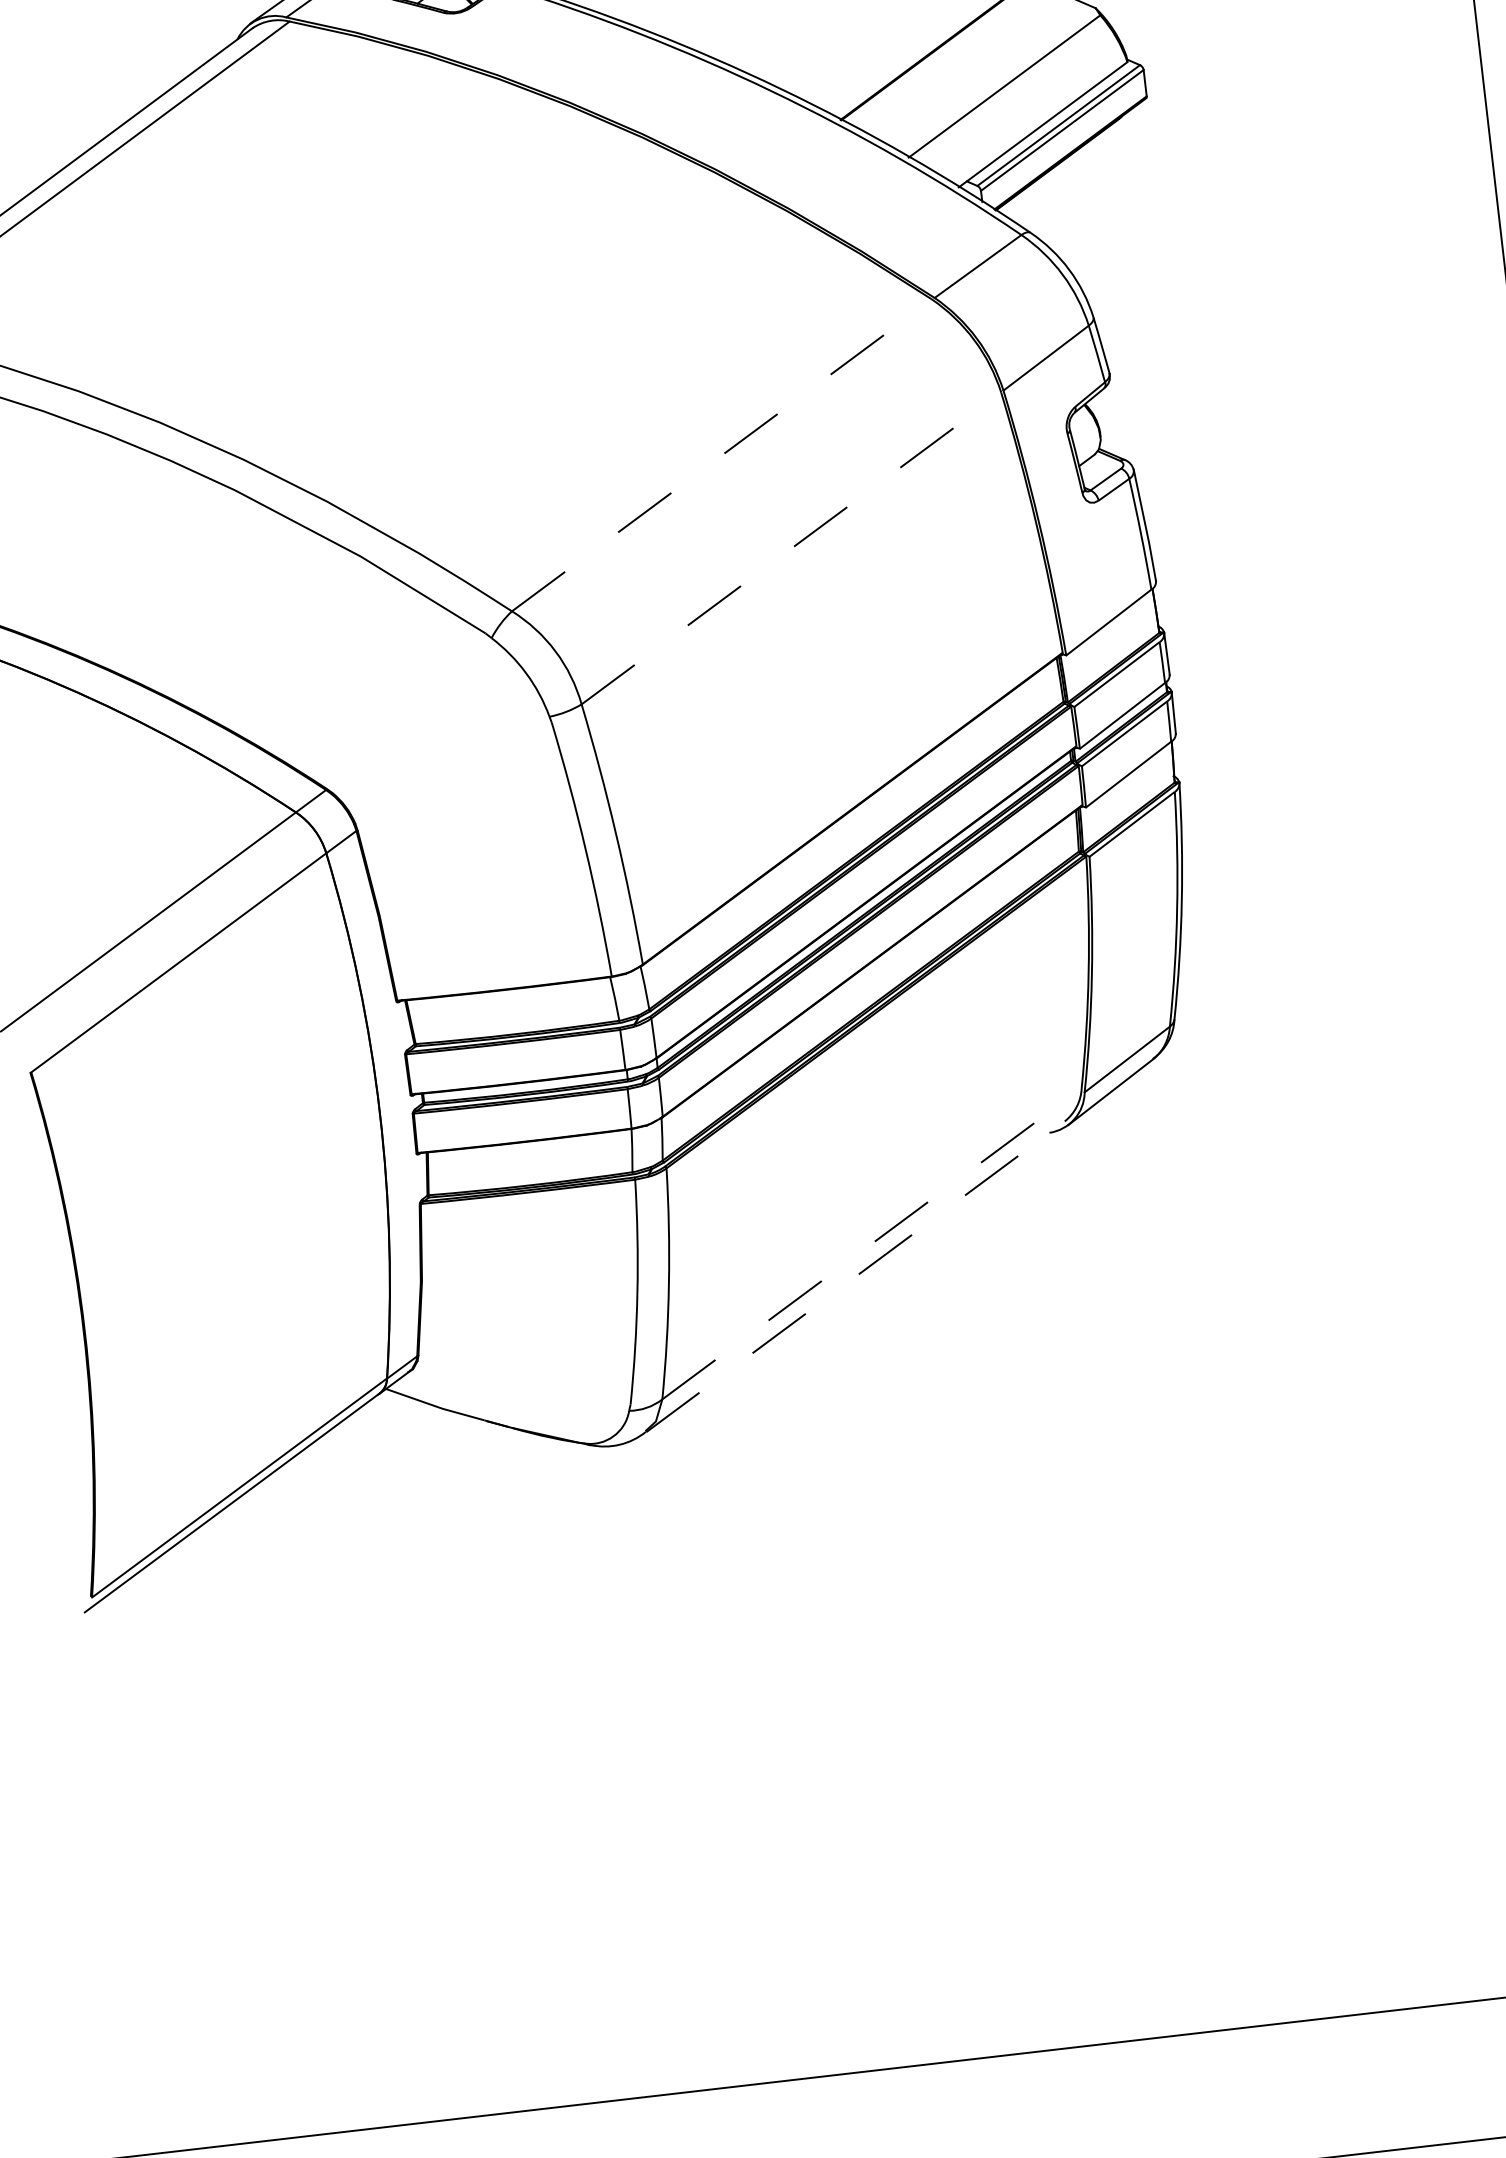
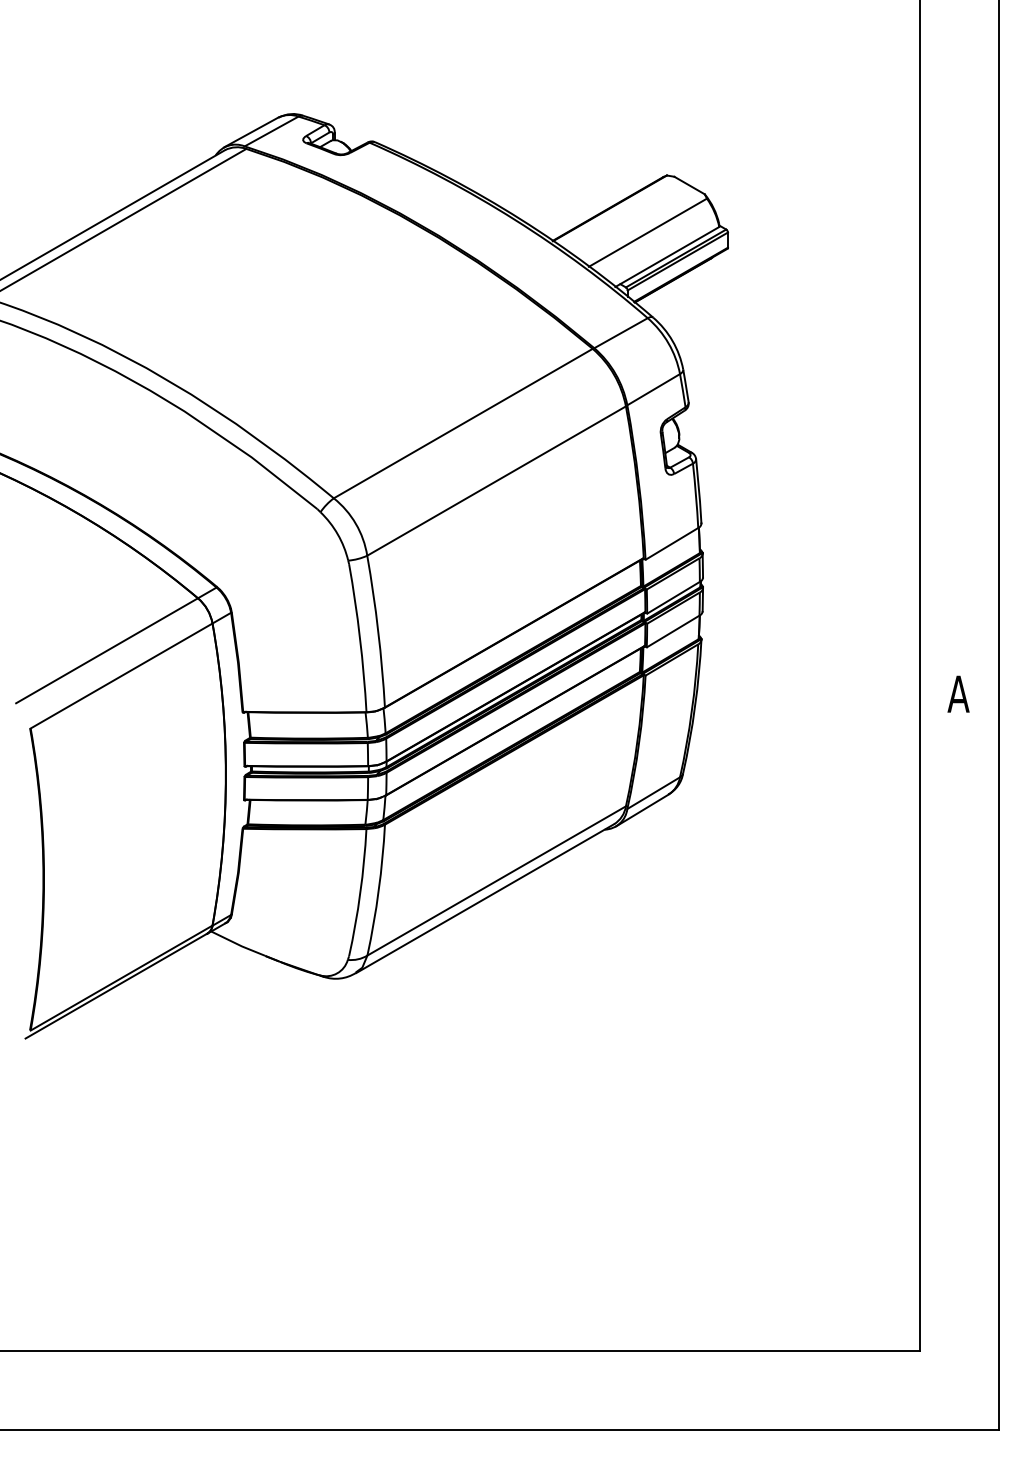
line: (722, 455) -> (463, 423), dashed -> solid
line: (792, 547) -> (497, 480), dashed -> solid
line: (873, 1242) -> (497, 880), dashed -> solid
line: (856, 1276) -> (485, 898), dashed -> solid

